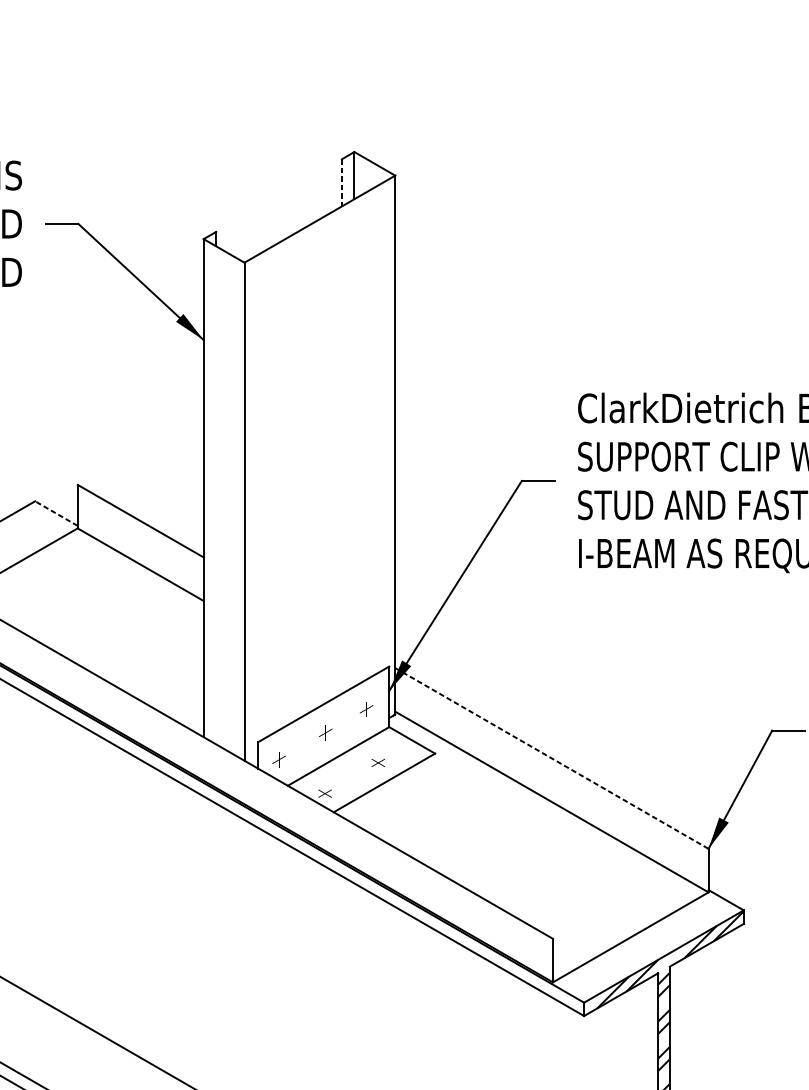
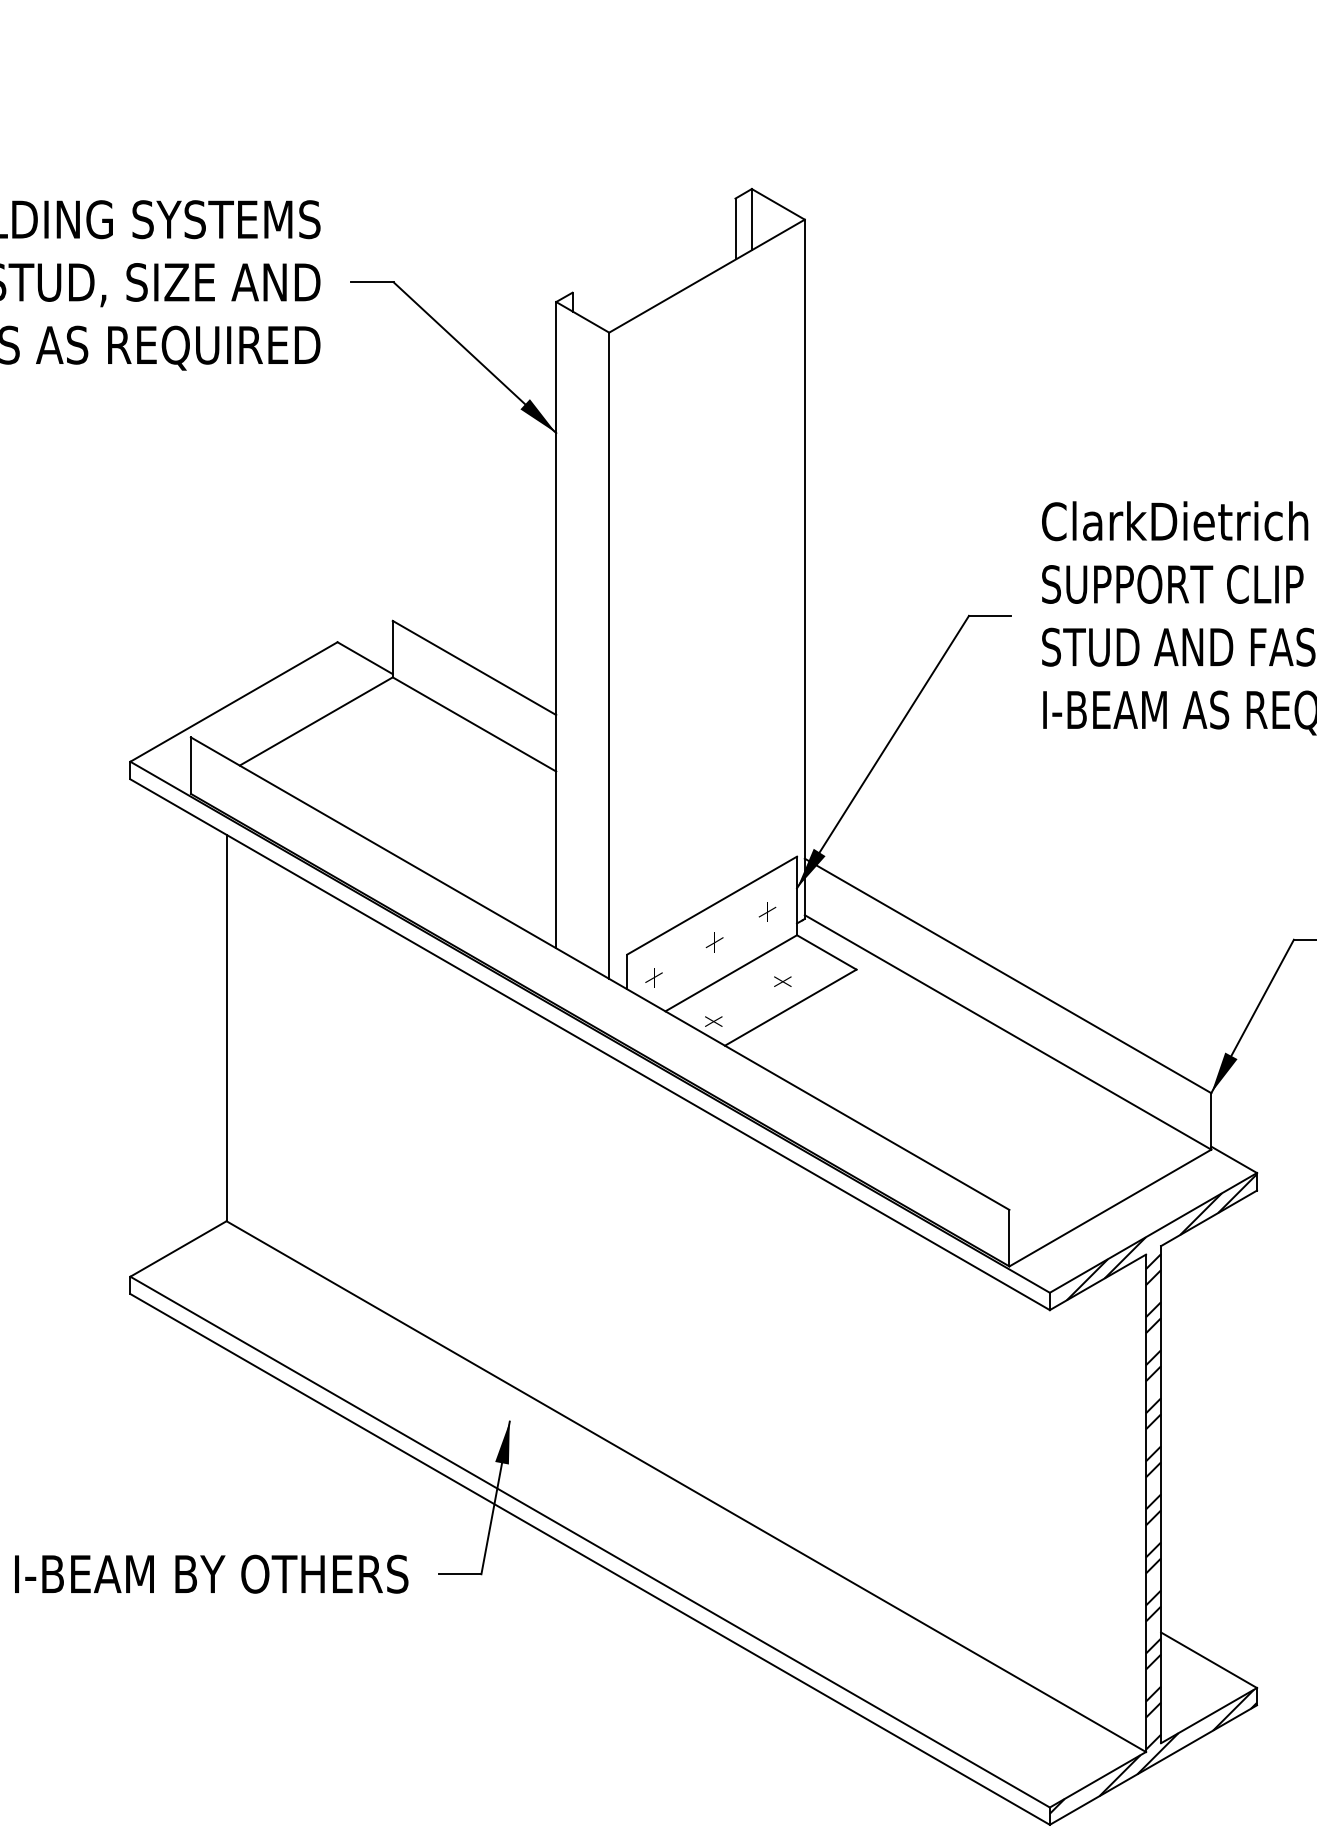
line: (341, 183) -> (735, 229), dashed -> solid
line: (56, 513) -> (365, 658), dashed -> solid
line: (552, 758) -> (1008, 975), dashed -> solid

